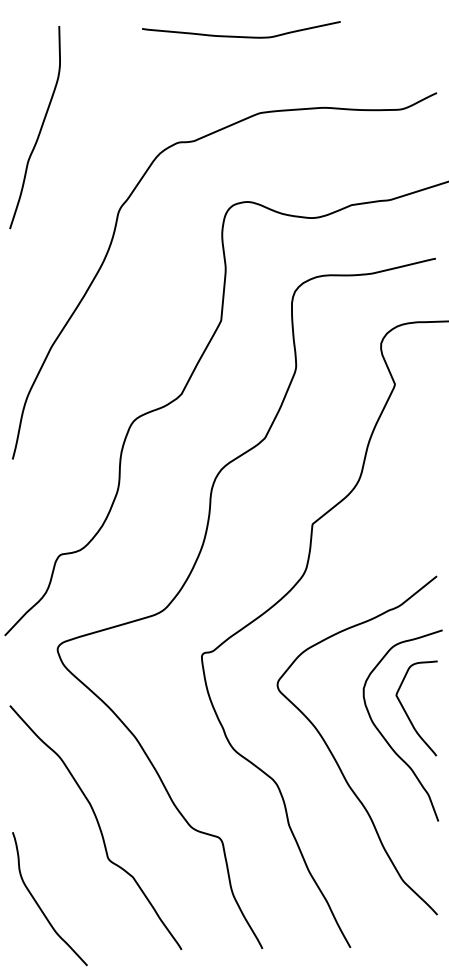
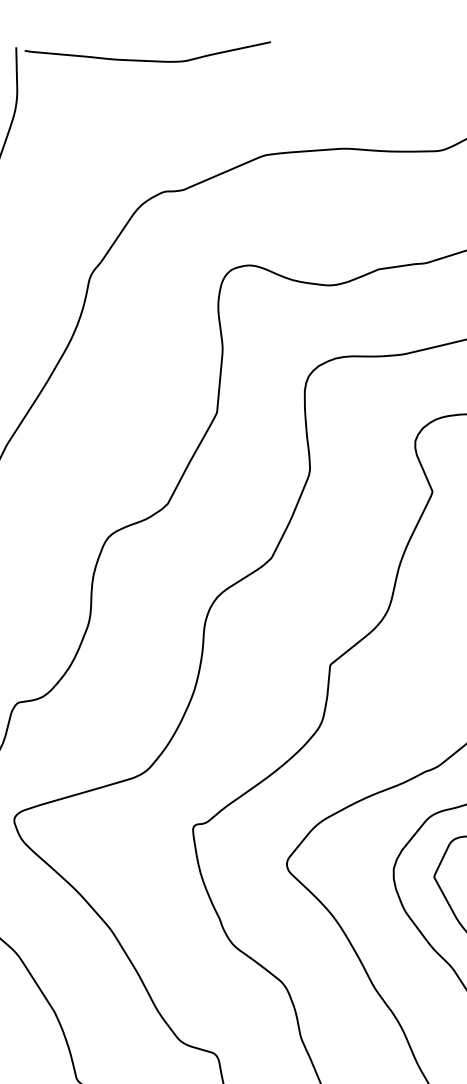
curve: (241, 36) -> (147, 60), moved

